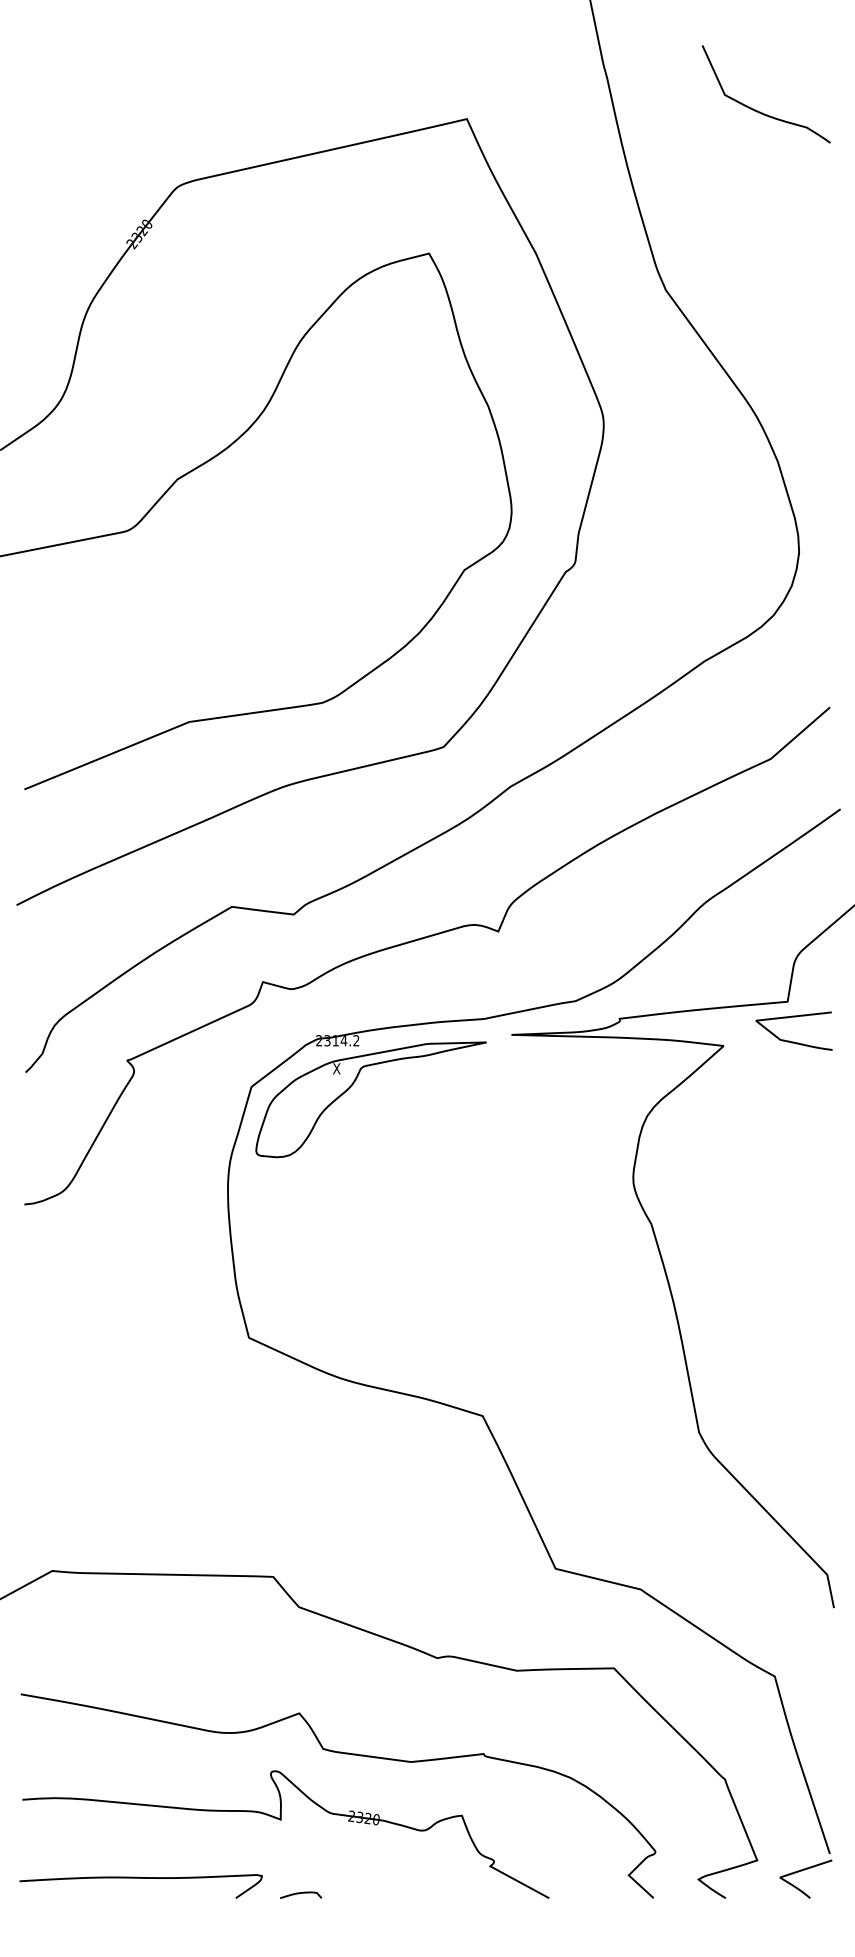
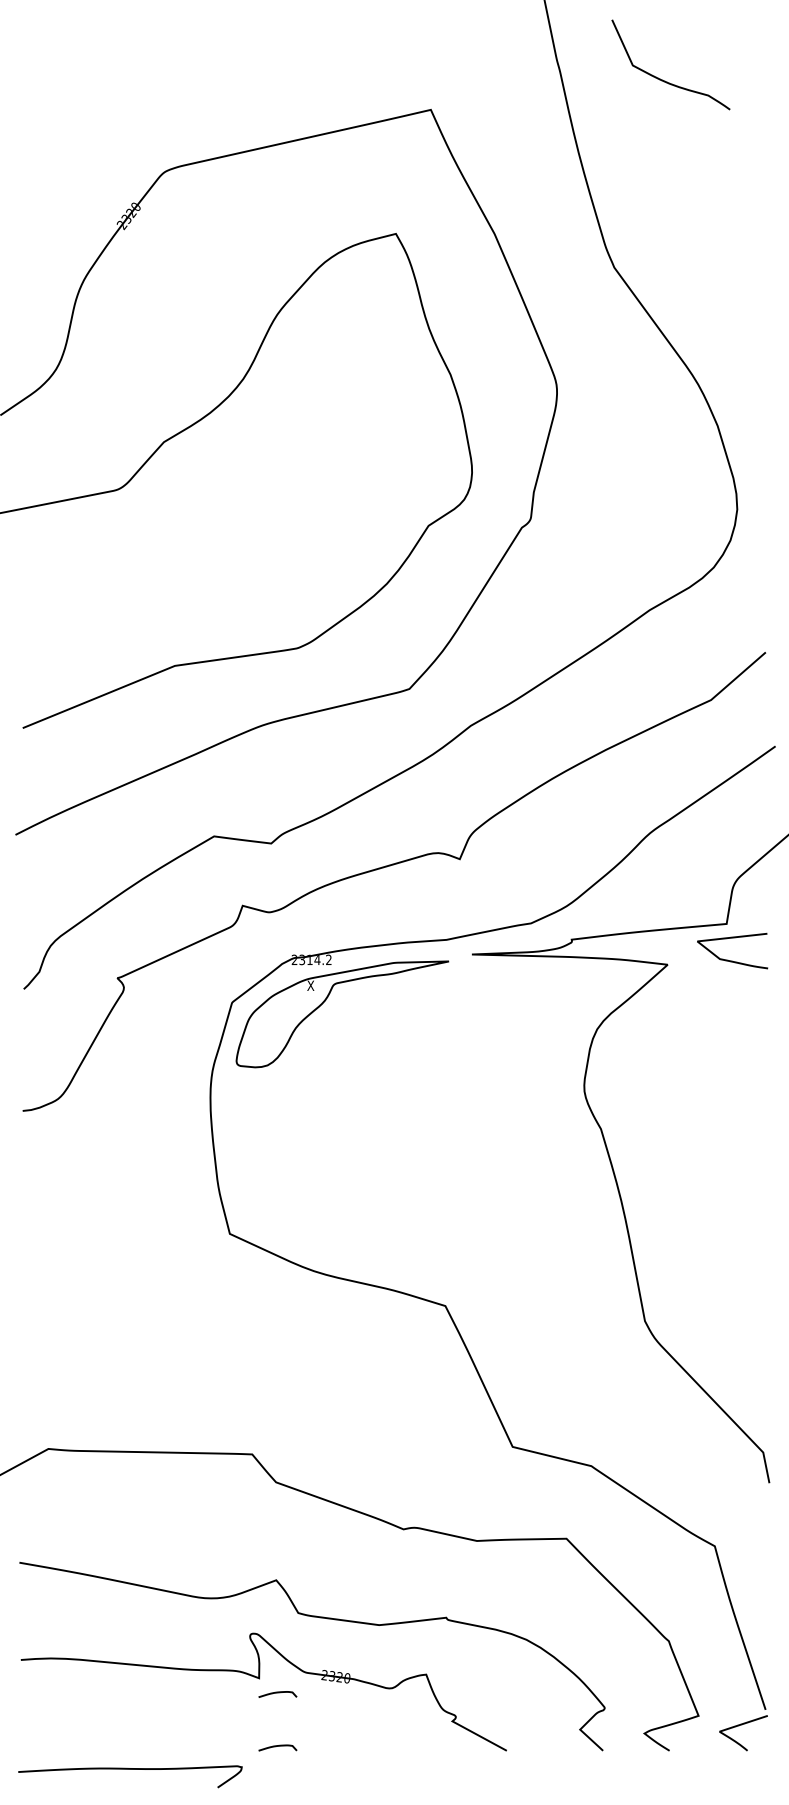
curve: (760, 111) -> (665, 80), moved
curve: (301, 1835) -> (278, 1692), added
curve: (140, 1878) -> (129, 1769), moved

